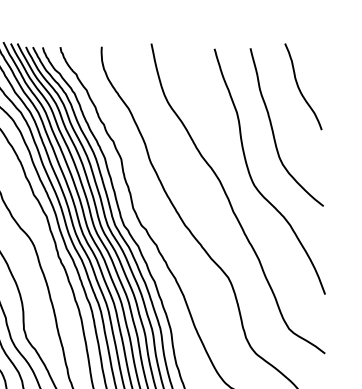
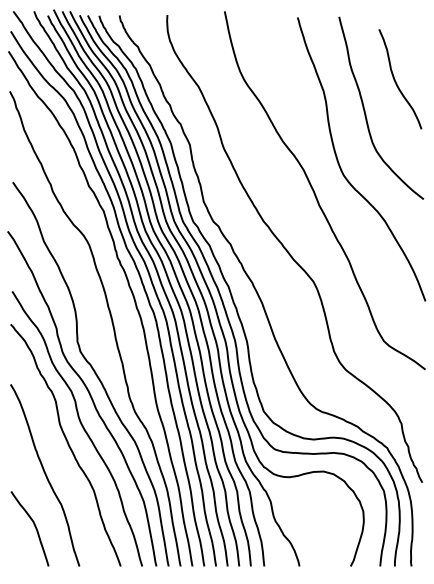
curve: (300, 88) -> (396, 81), moved

